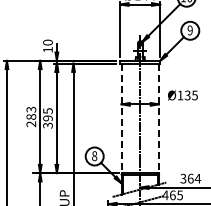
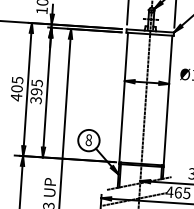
text: (31, 116) -> (17, 88), 283 -> 405
line: (121, 118) -> (123, 97), dashed -> solid
line: (159, 118) -> (168, 100), dashed -> solid

